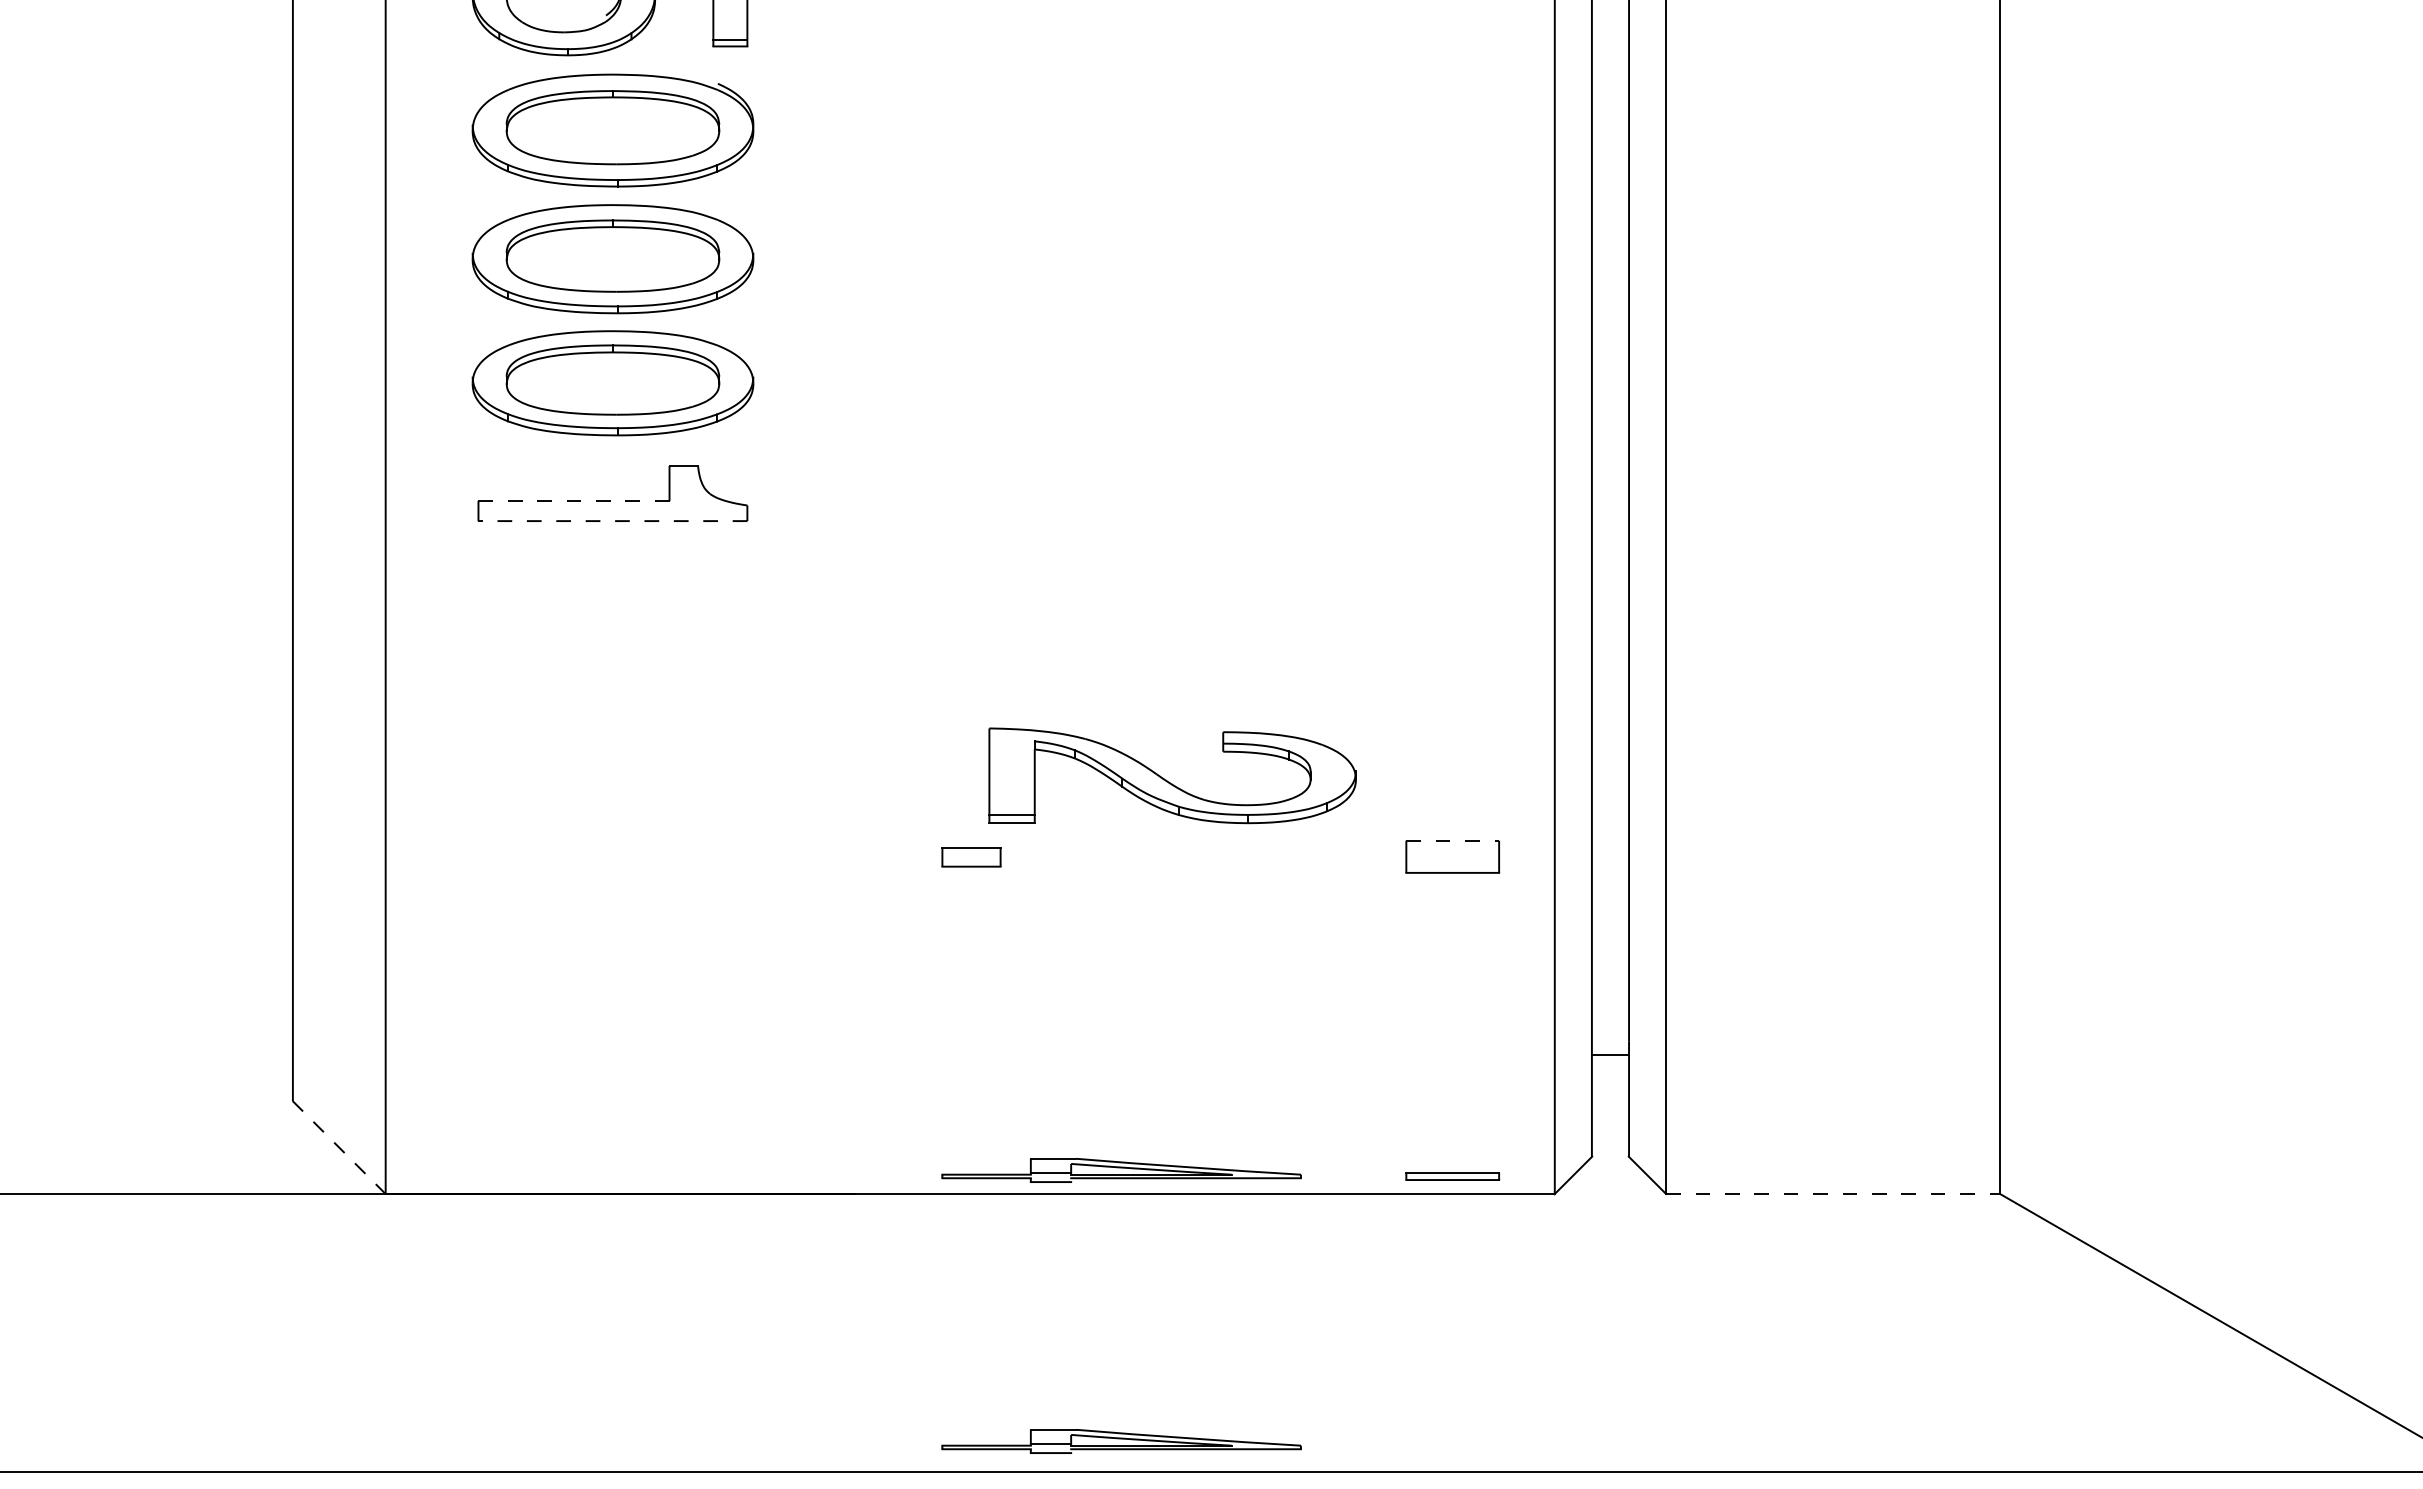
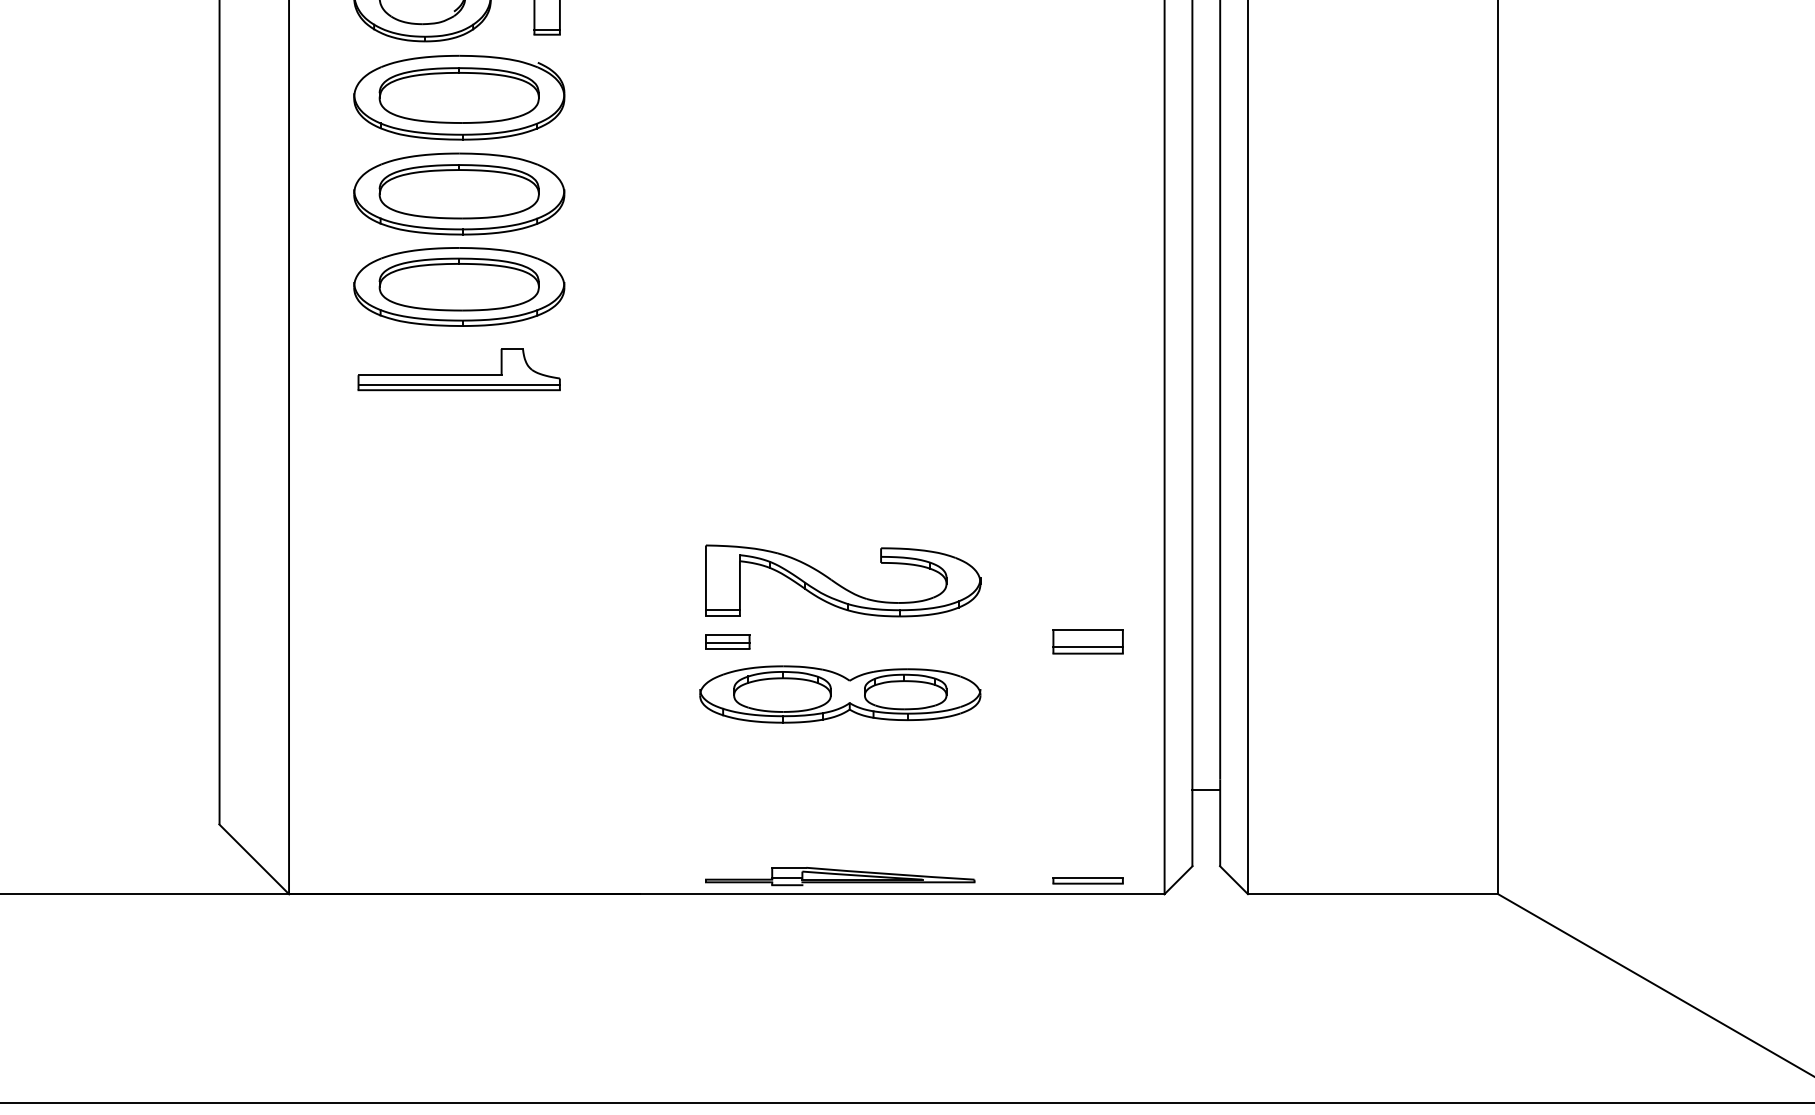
line: (574, 501) -> (430, 375), dashed -> solid
line: (612, 513) -> (458, 384), added
line: (612, 521) -> (458, 390), dashed -> solid
part: (1169, 781) -> (840, 585), moved
line: (1453, 840) -> (1088, 629), dashed -> solid
line: (971, 858) -> (727, 642), added
line: (1452, 864) -> (1087, 647), added
part: (1121, 926) -> (840, 693), added
line: (339, 1147) -> (254, 859), dashed -> solid
line: (1833, 1194) -> (1373, 894), dashed -> solid
part: (1121, 1441) -> (840, 1079), removed

